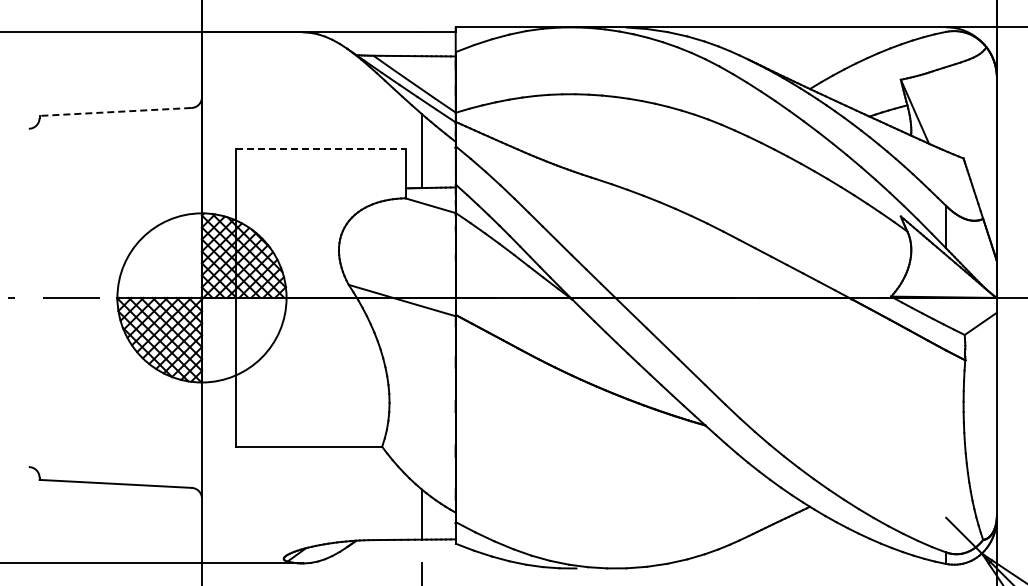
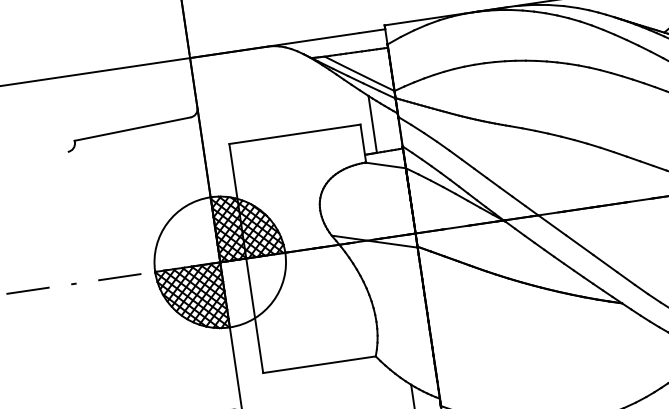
line: (115, 111) -> (132, 128), dashed -> solid
line: (321, 149) -> (295, 134), dashed -> solid

